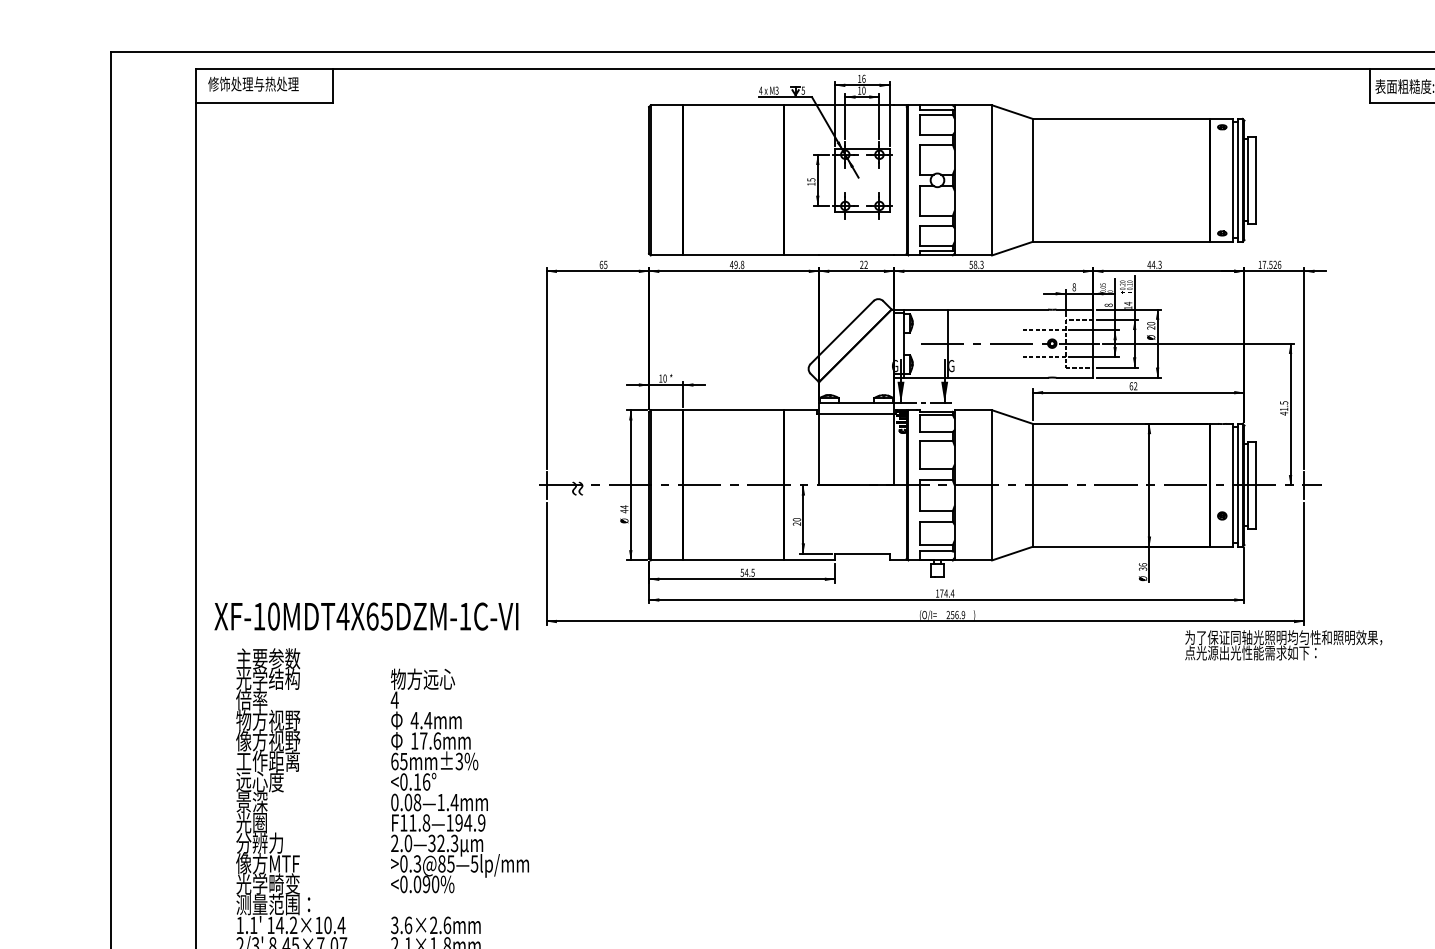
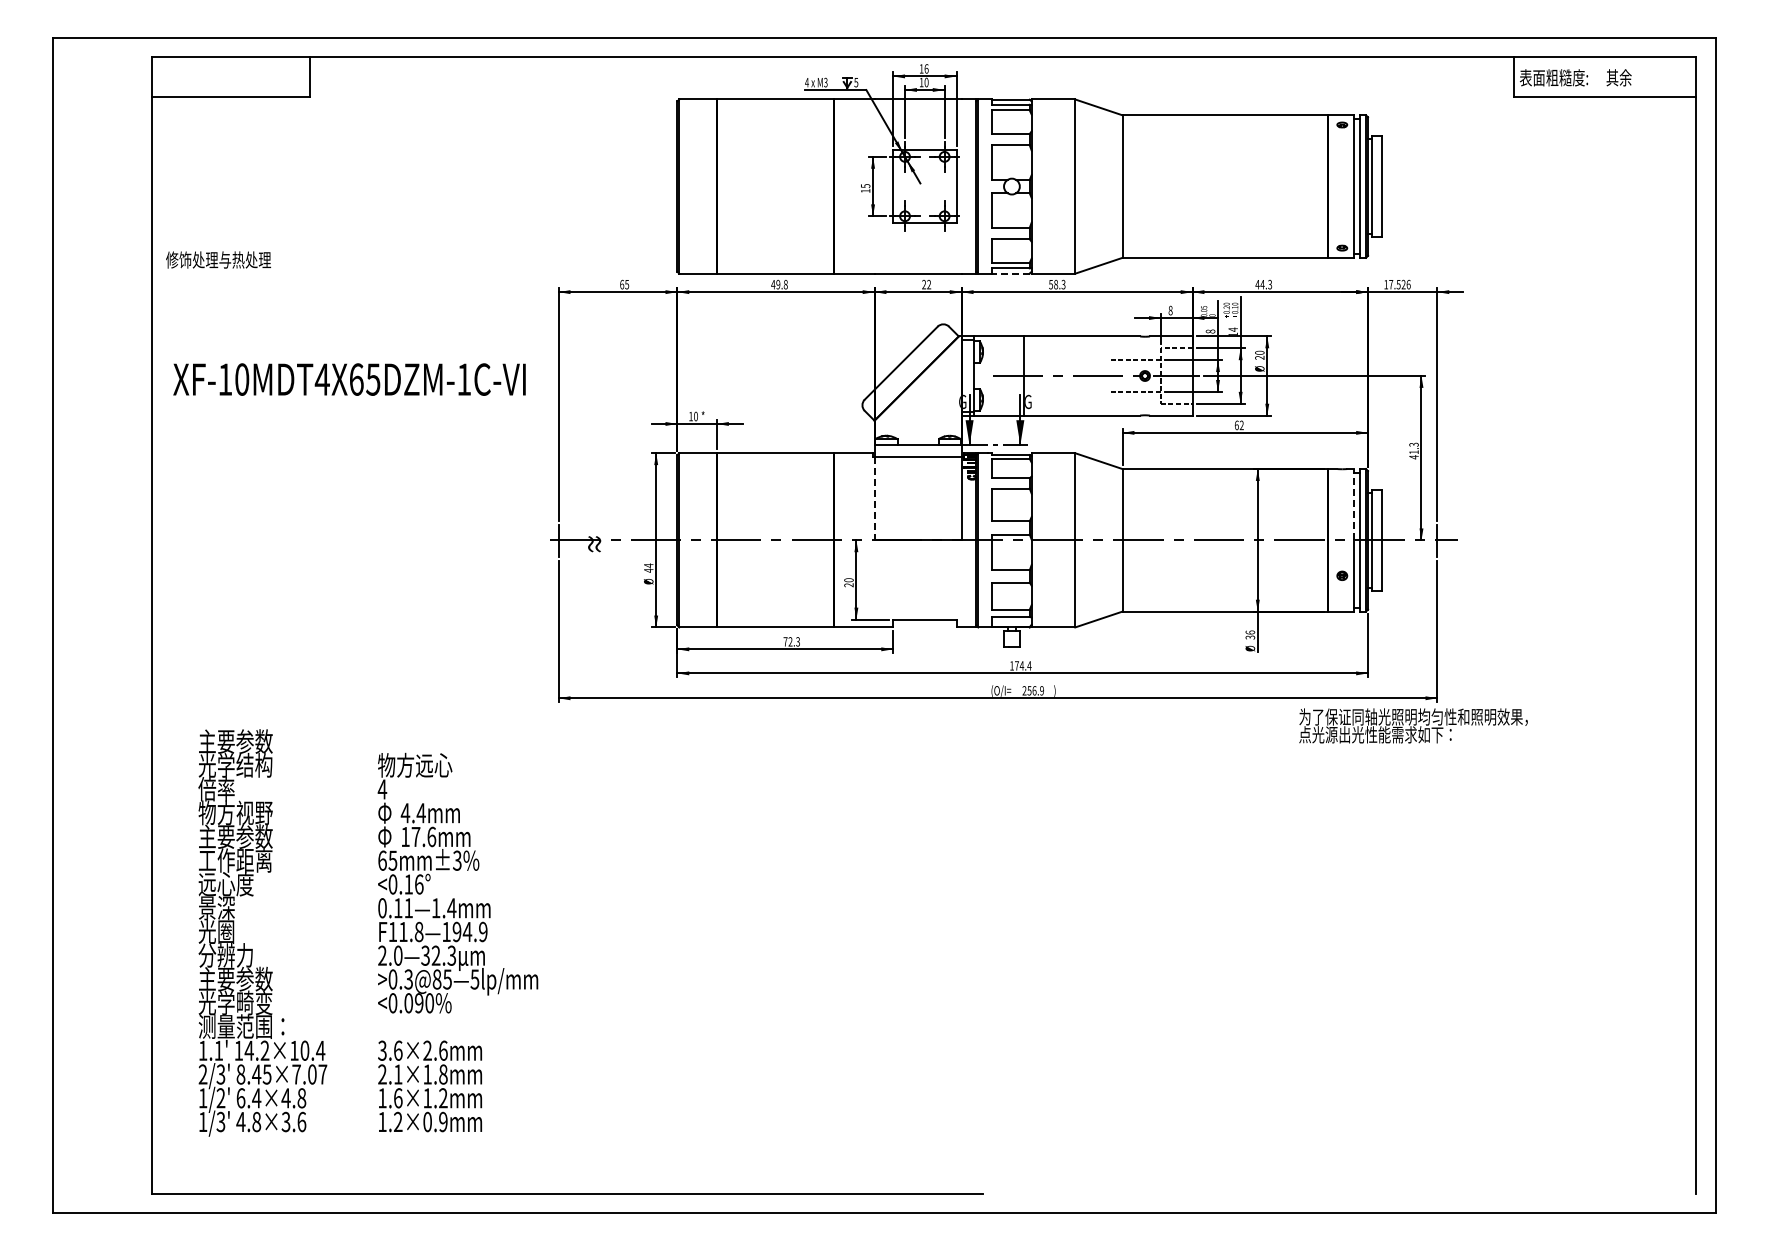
text: (253, 83) -> (218, 259), moved
line: (936, 255) -> (1010, 273), solid -> dashed
text: (1282, 402) -> (1412, 444), 41.5 -> 41.3
line: (819, 449) -> (874, 498), solid -> dashed
line: (1232, 454) -> (1354, 504), solid -> dashed
text: (747, 572) -> (791, 641), 54.5 -> 72.3
text: (366, 616) -> (349, 379), moved
text: (268, 740) -> (235, 836), 像方视野 -> 主要参数
text: (412, 802) -> (403, 908), 0.08 -> 0.11
text: (268, 863) -> (235, 978), 像方MTF -> 主要参数

